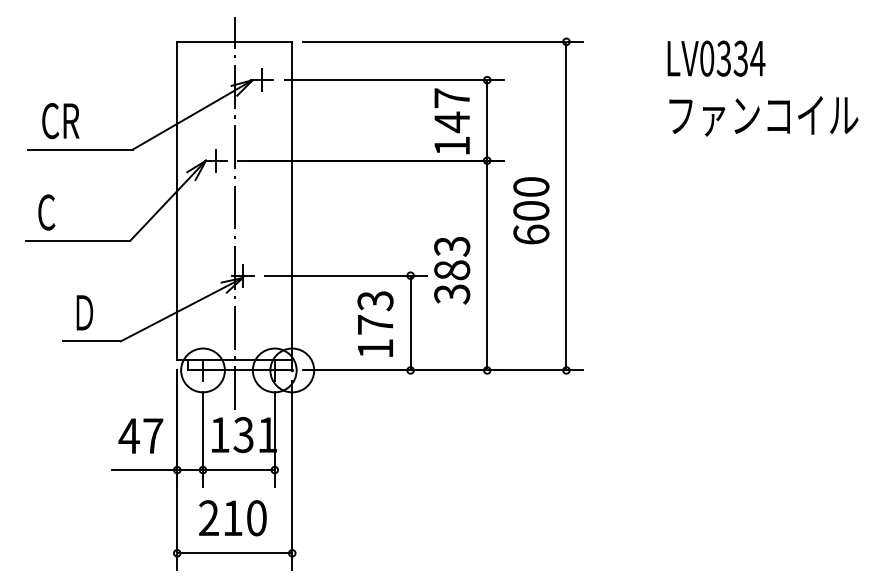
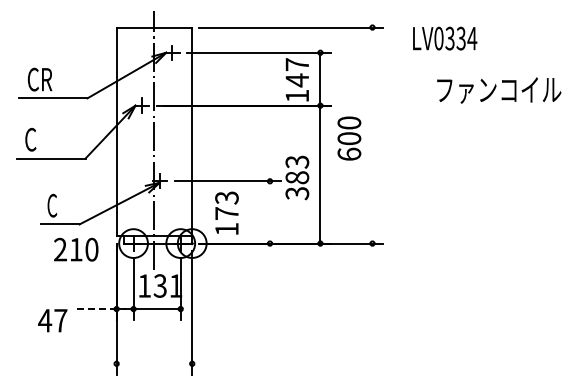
text: (717, 58) -> (445, 38), moved
text: (764, 116) -> (499, 90), moved
line: (566, 206) -> (372, 135), removed
text: (82, 312) -> (54, 205), Ｄ -> C
text: (374, 323) -> (226, 212), moved
line: (411, 323) -> (270, 212), removed
text: (140, 435) -> (52, 320), moved
line: (145, 470) -> (95, 309), solid -> dashed
text: (233, 517) -> (76, 249), moved
line: (234, 552) -> (154, 363), removed

